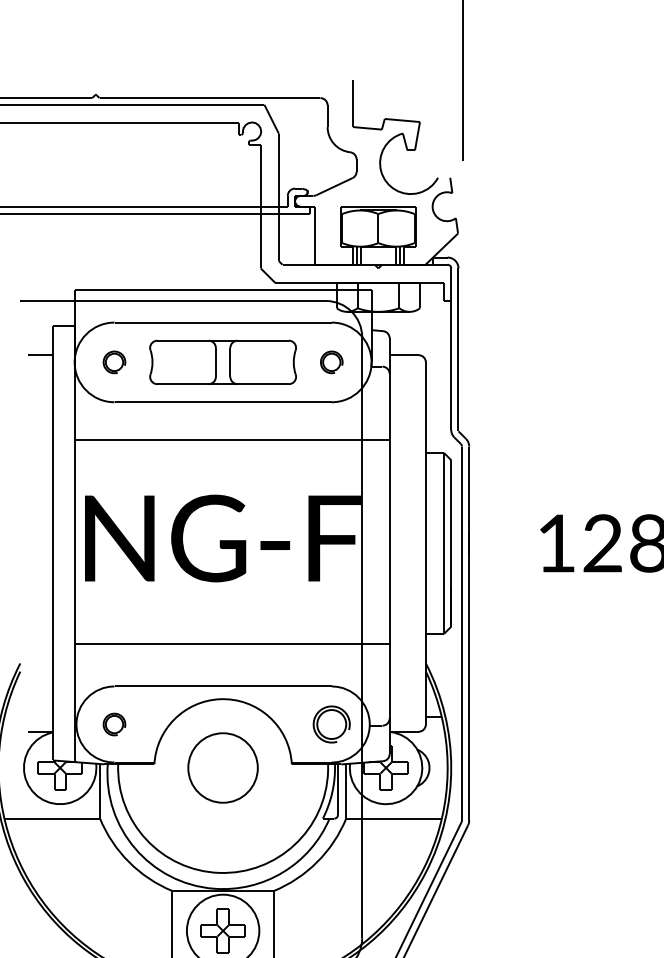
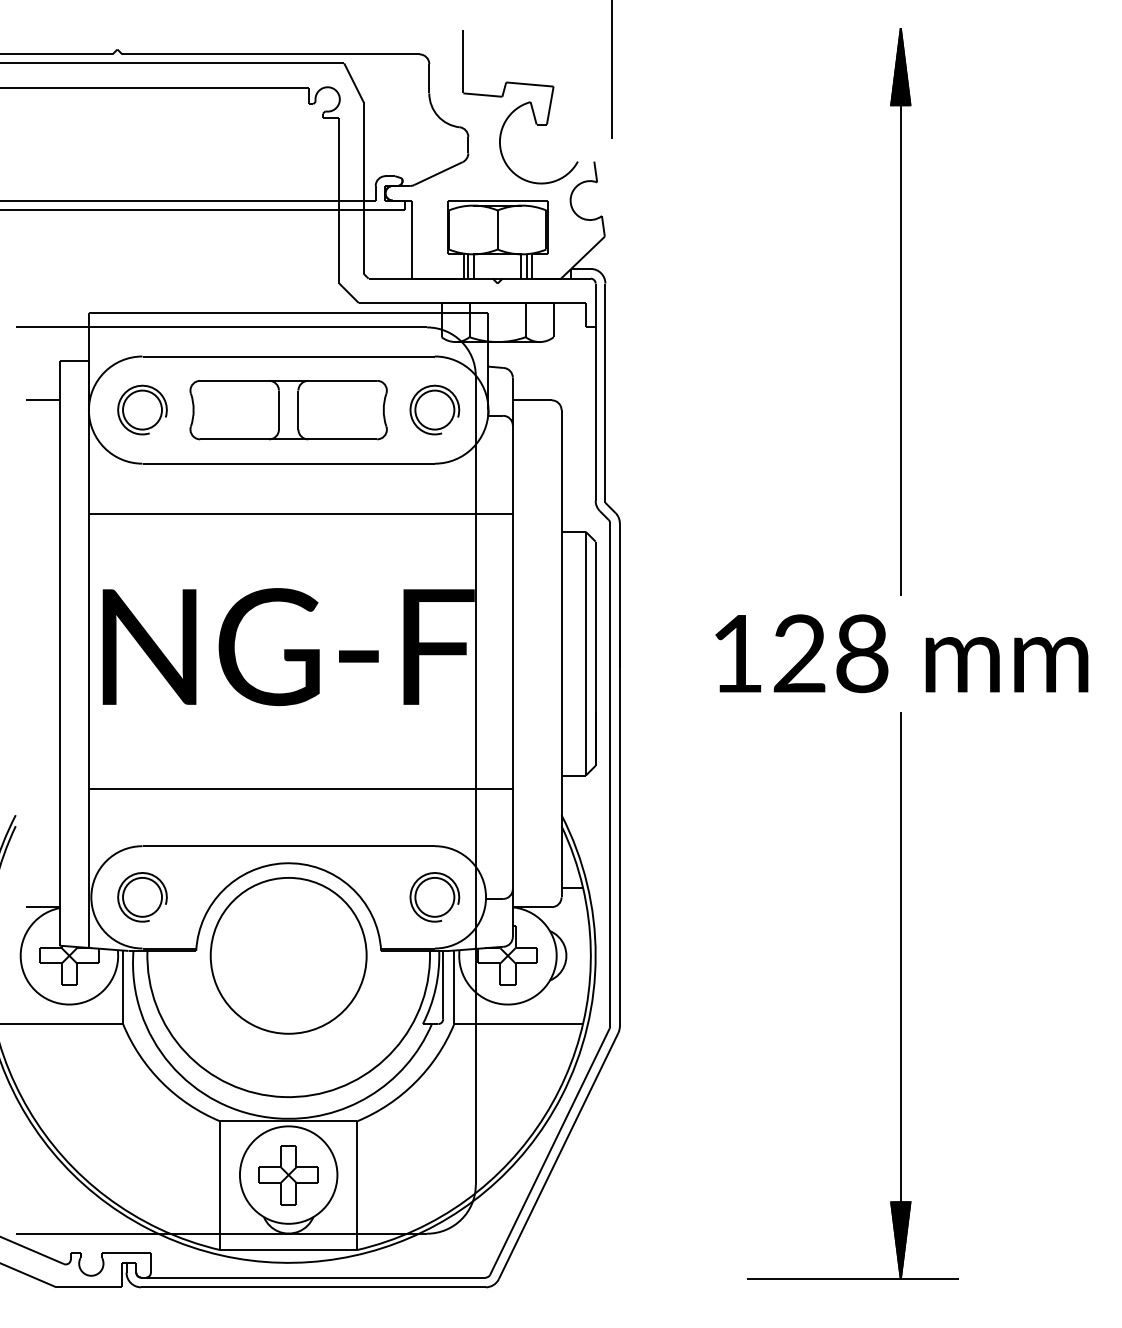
part: (114, 361) -> (142, 409), size x1.67
part: (331, 361) -> (434, 409), size x1.67
part: (114, 724) -> (142, 897), size x1.67
part: (222, 767) -> (288, 955), size x1.67

